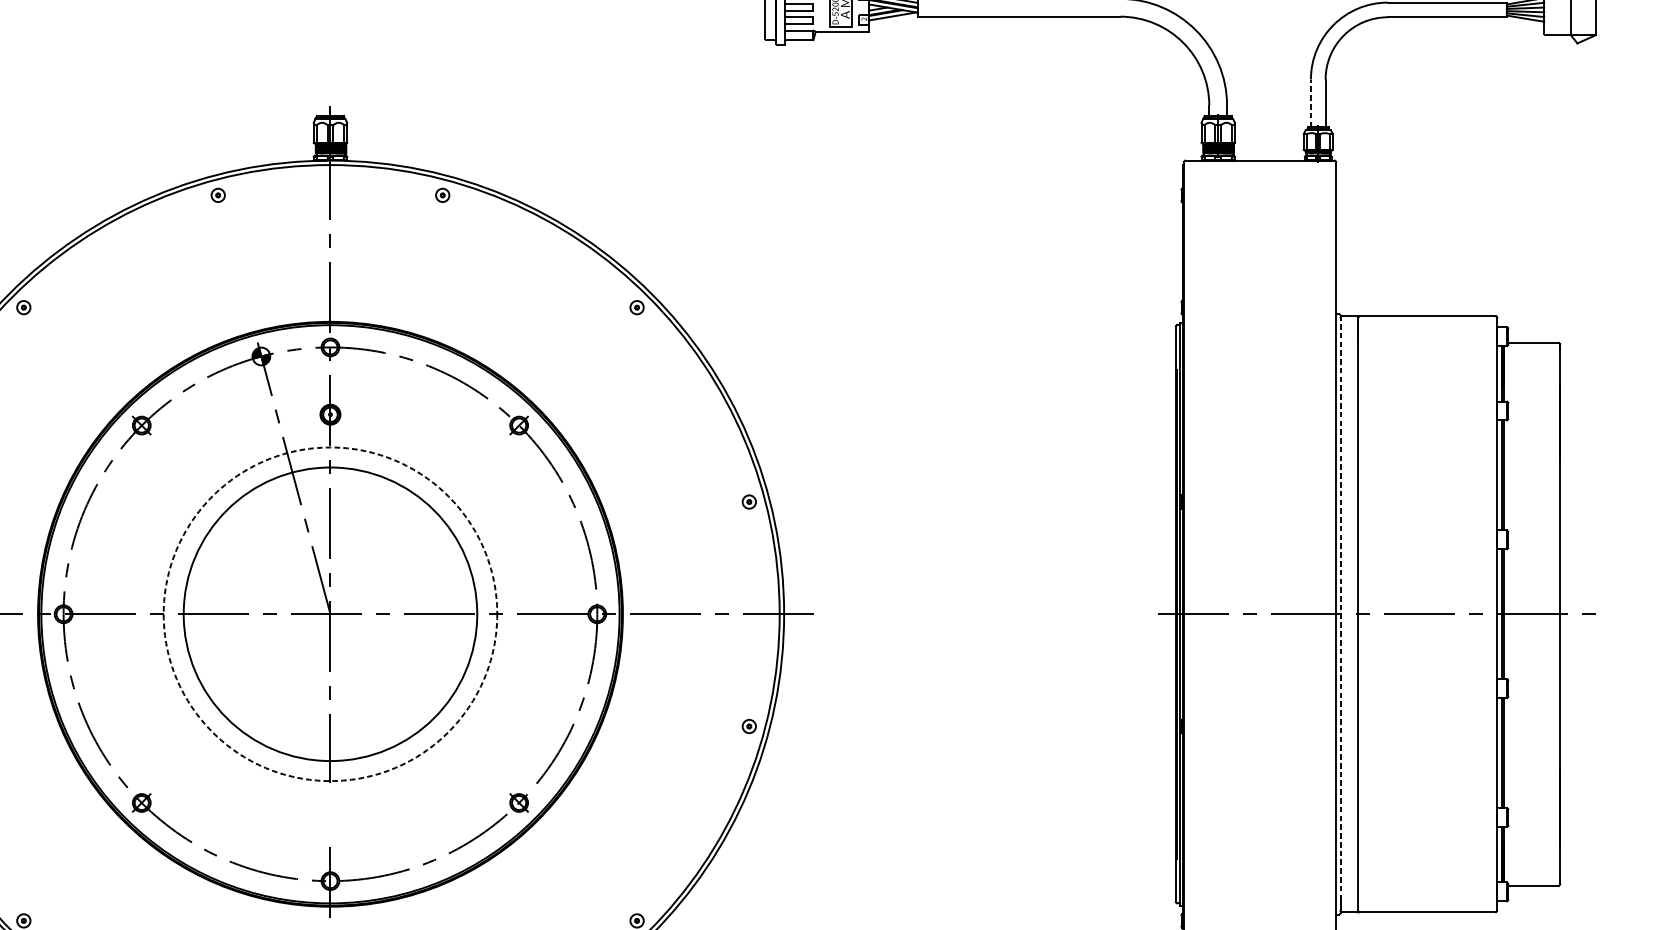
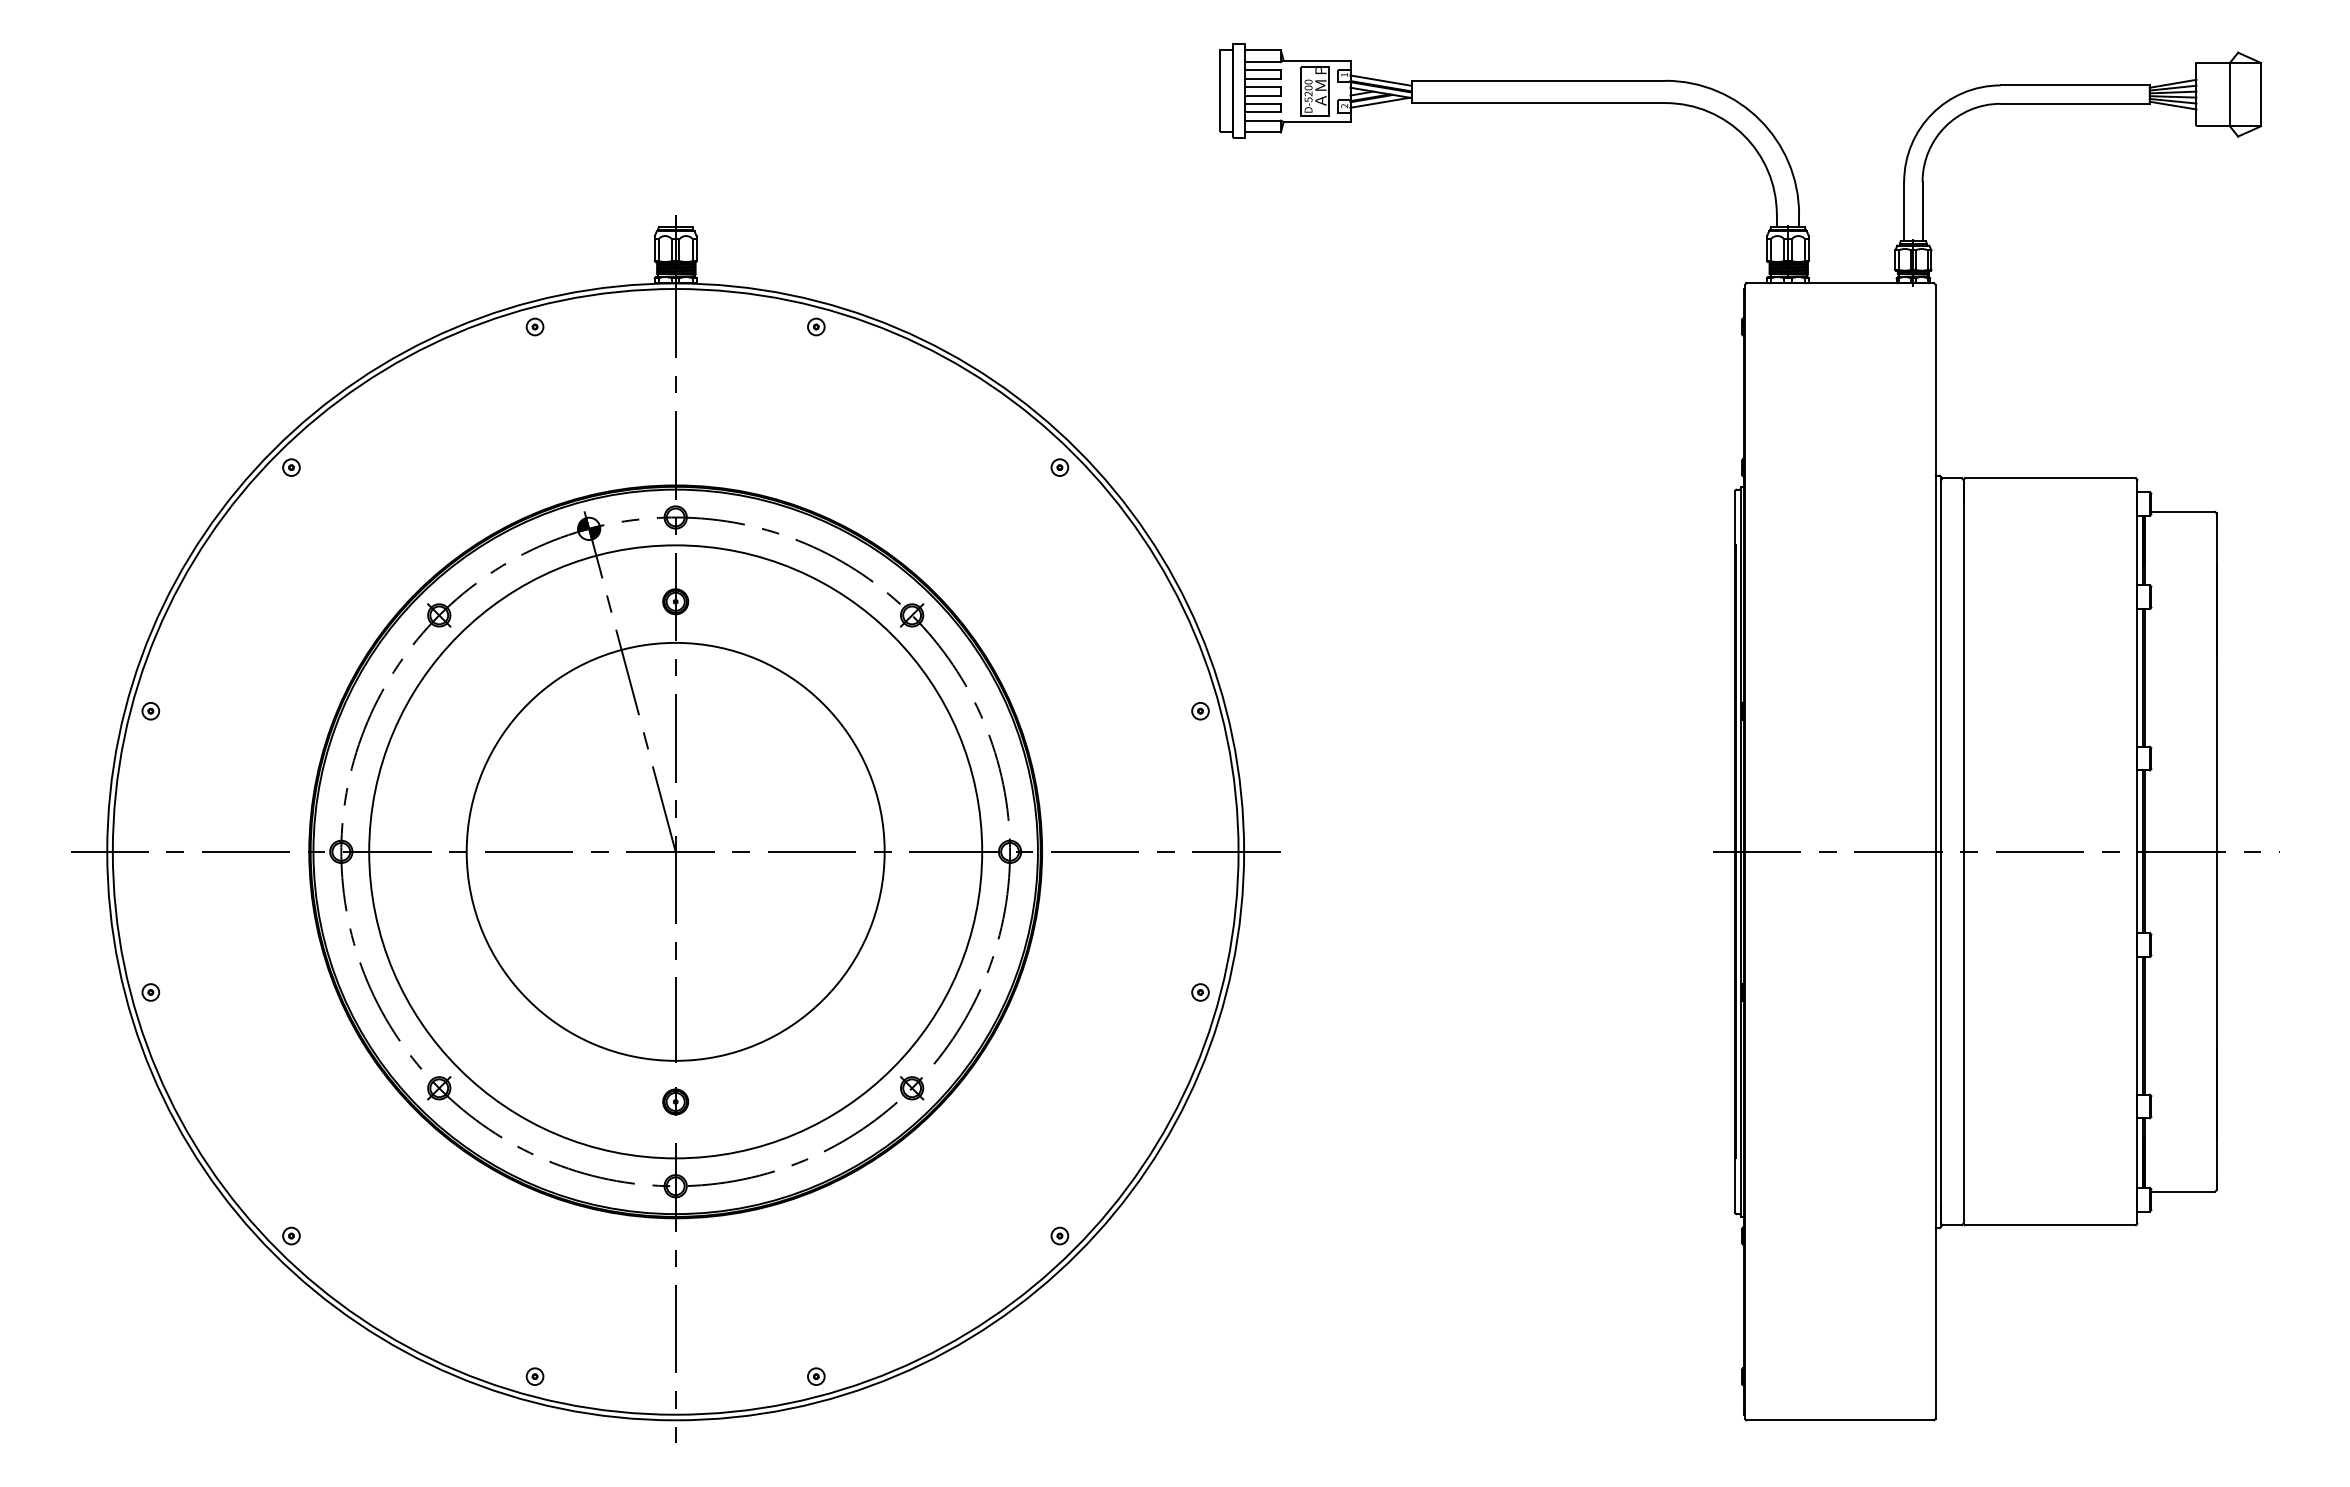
line: (1311, 103) -> (1904, 211), dashed -> solid
circle: (330, 613) -> (675, 851), dashed -> solid
circle: (330, 613) -> (675, 851), size x1.67
line: (1340, 613) -> (1941, 851), dashed -> solid
part: (330, 813) -> (675, 1101), added

